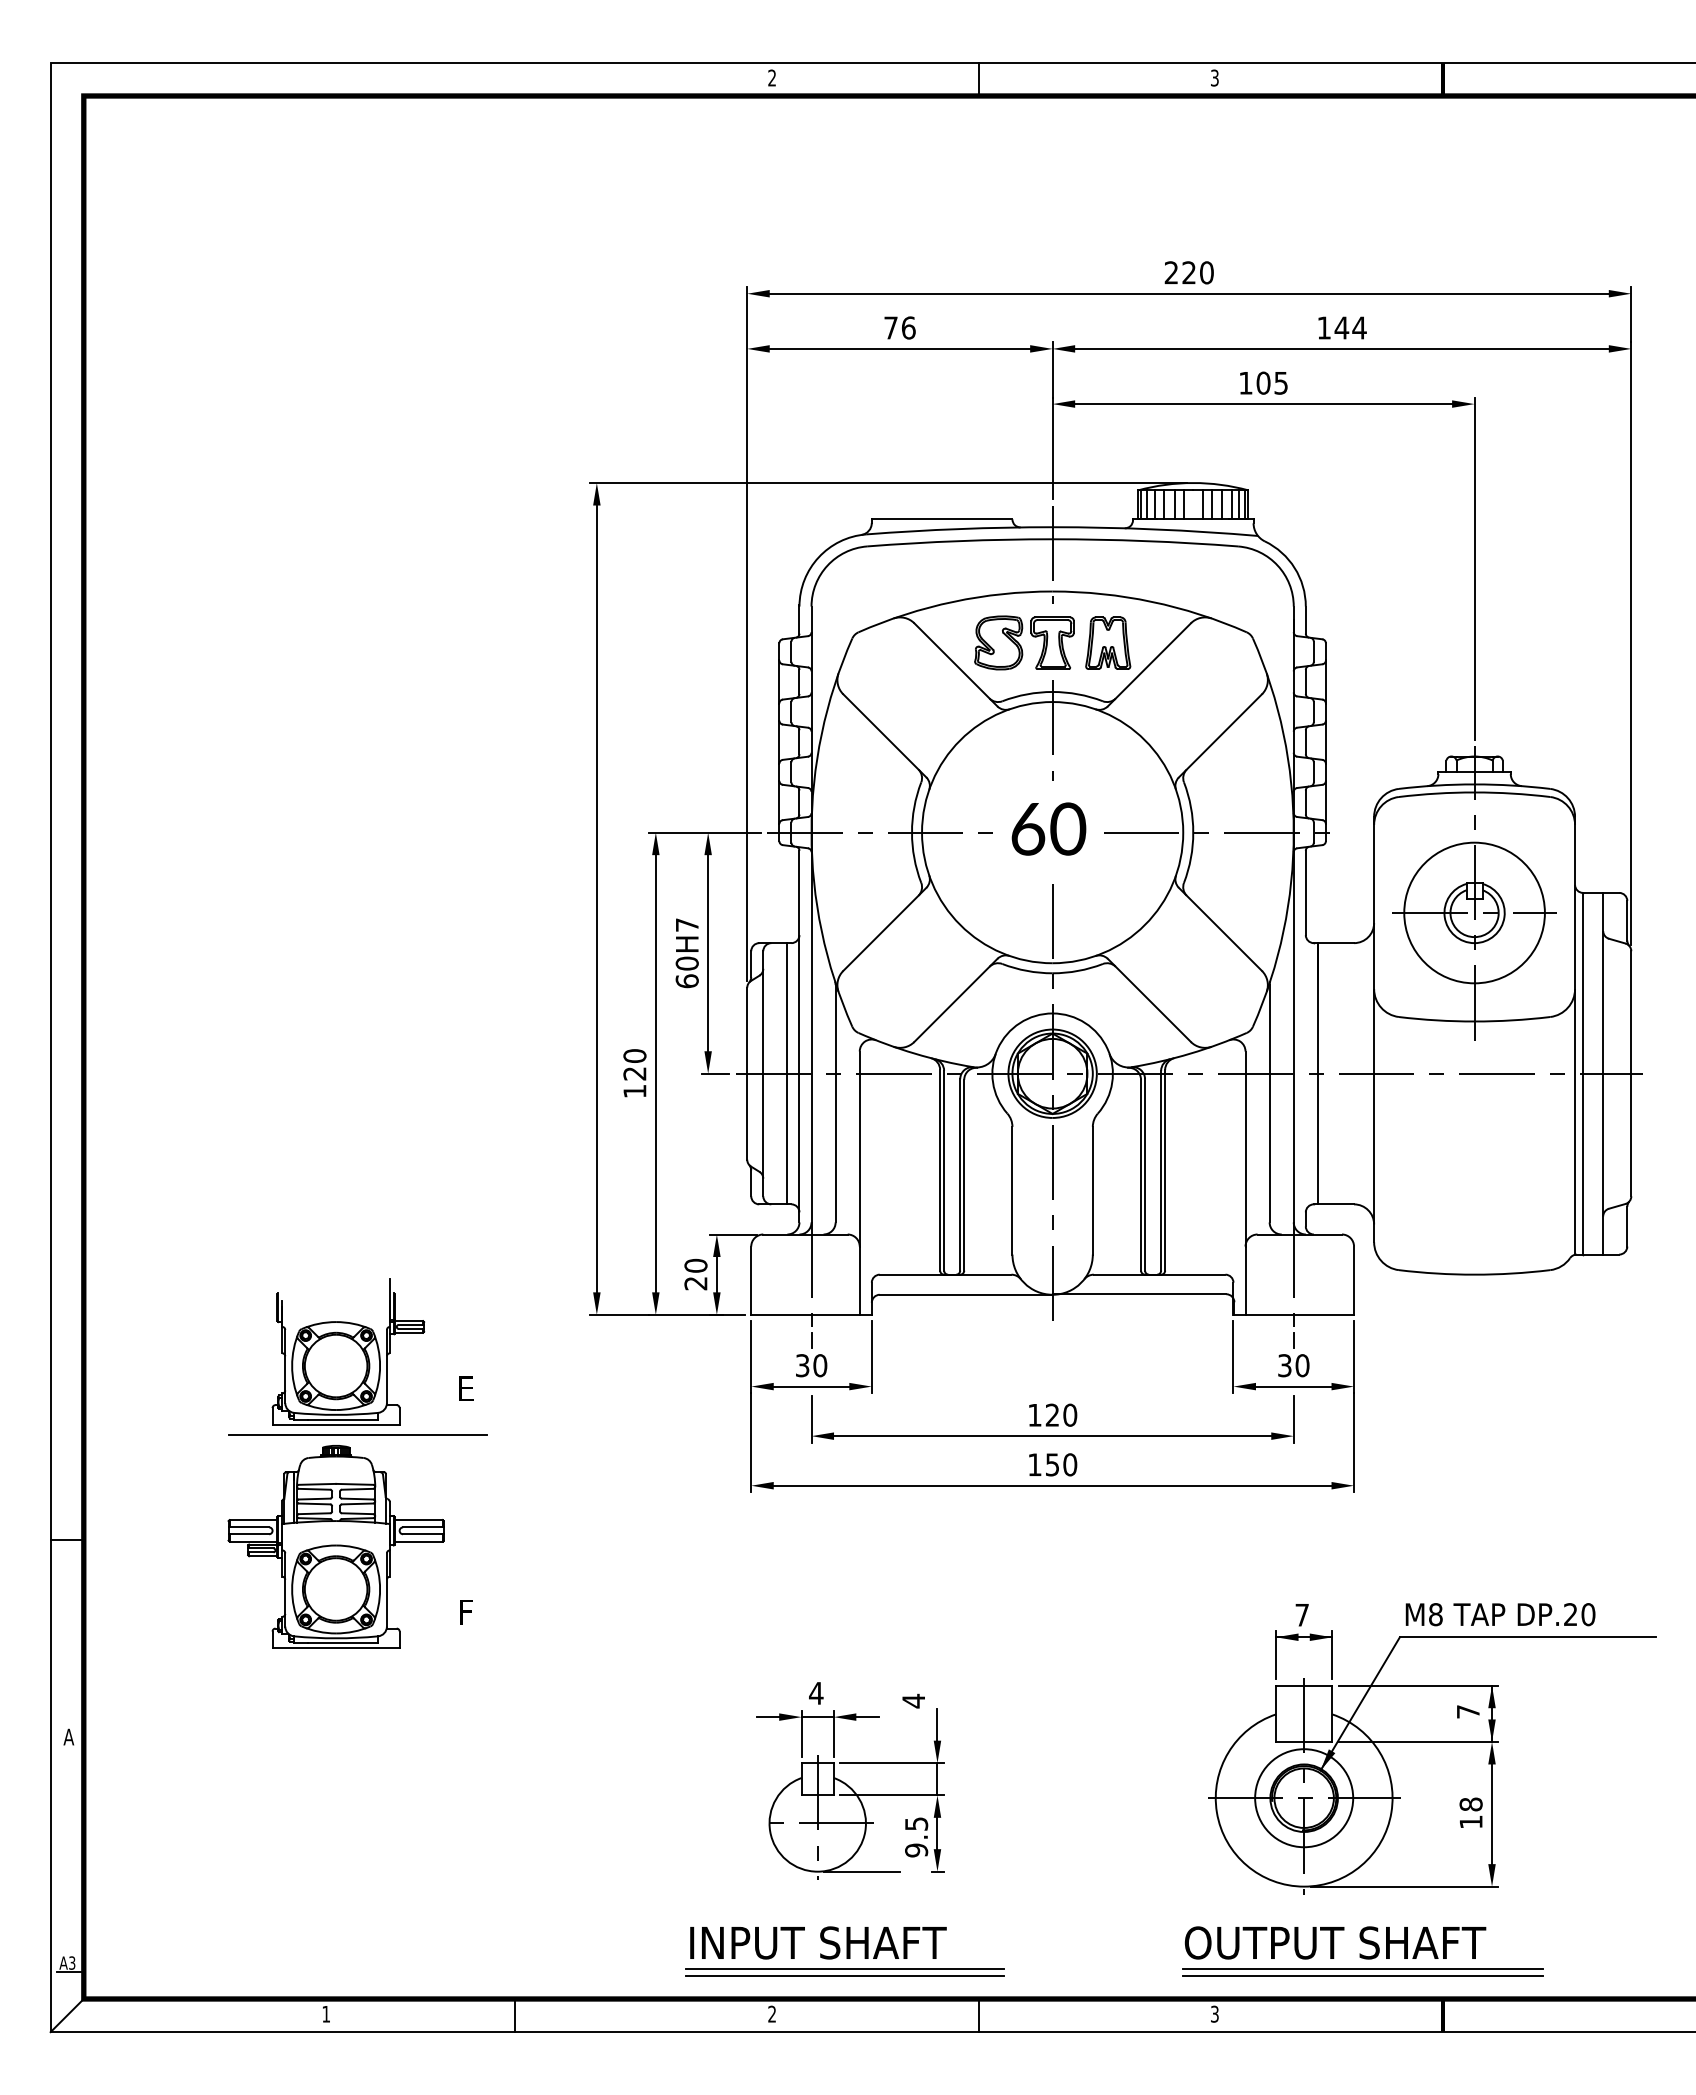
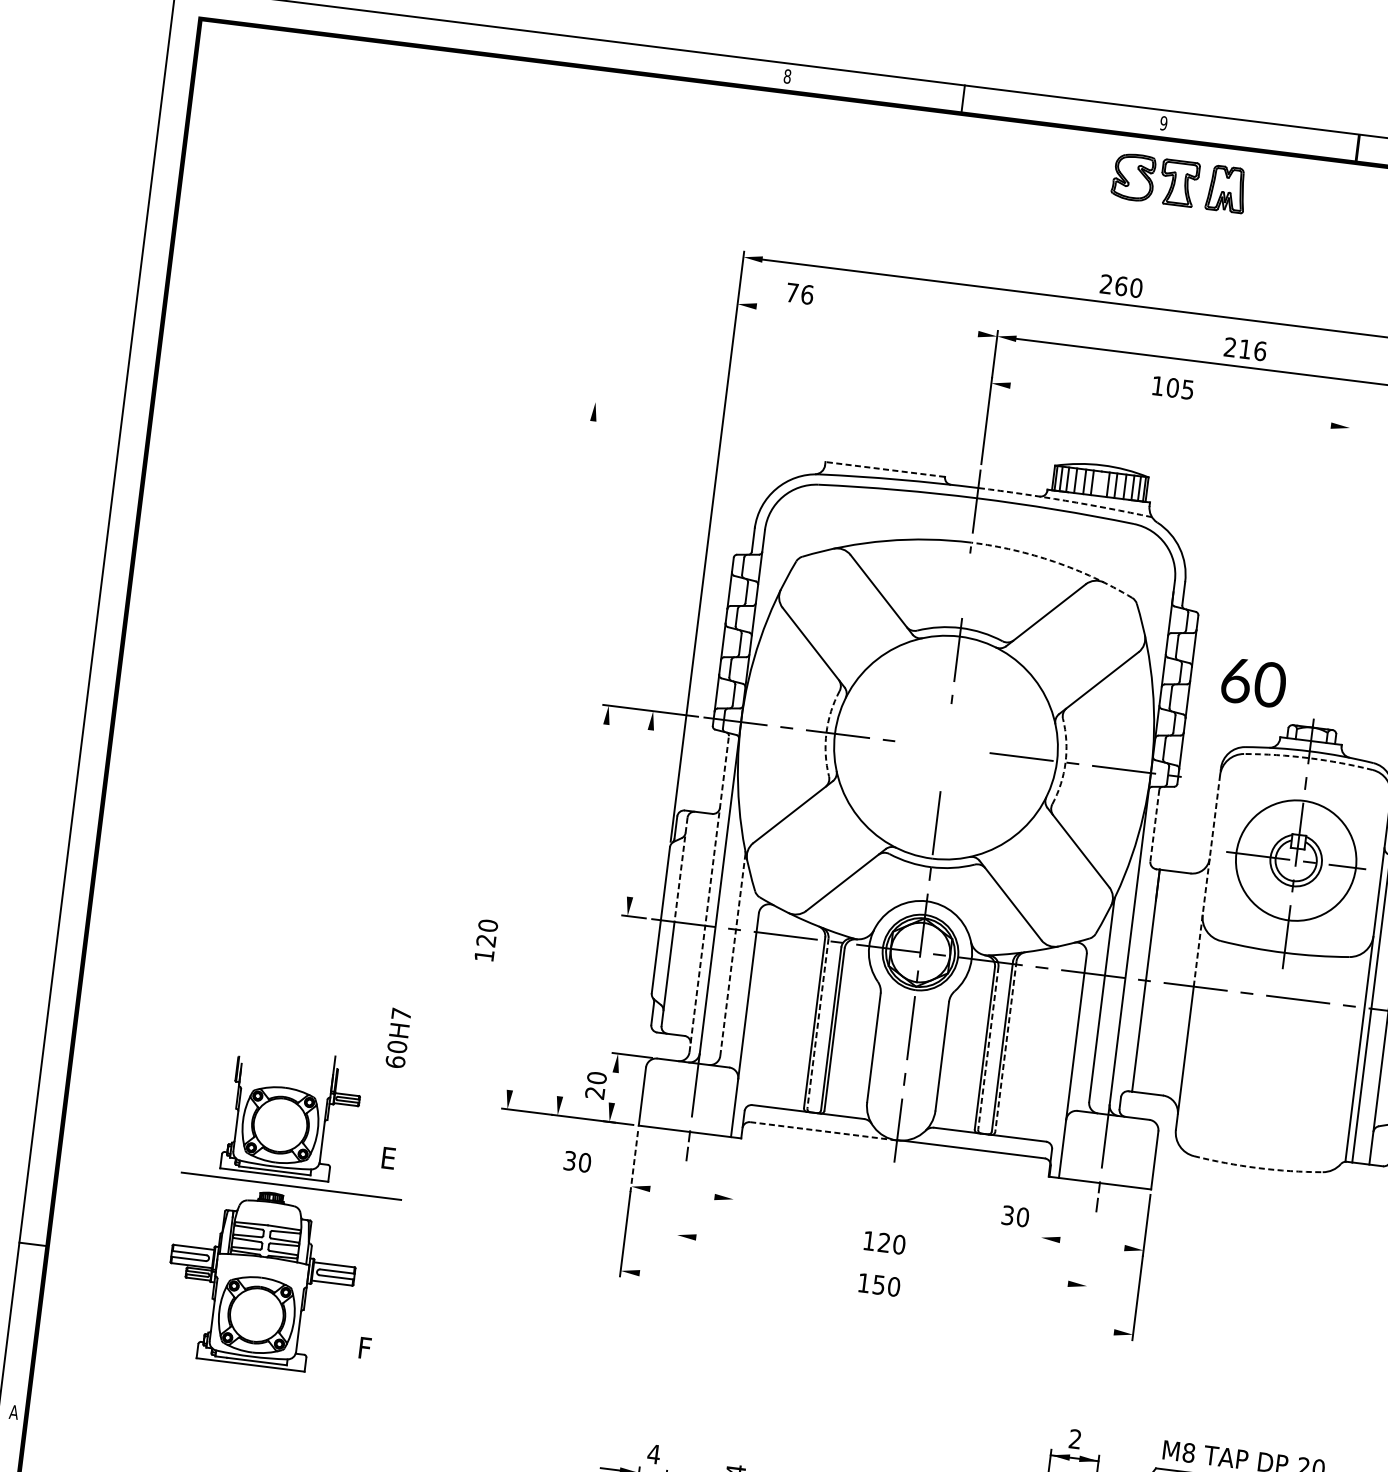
text: (772, 77) -> (787, 76), 2 -> 8
text: (1214, 77) -> (1163, 122), 3 -> 9
text: (1189, 272) -> (1121, 285), 220 -> 260
text: (899, 327) -> (799, 293), moved
text: (1341, 327) -> (1245, 348), 144 -> 216
line: (899, 348) -> (867, 319), removed
line: (1263, 404) -> (1170, 406), removed
line: (888, 483) -> (843, 433), removed
line: (941, 519) -> (884, 469), solid -> dashed
arc: (1155, 529) -> (1065, 500), solid -> dashed
line: (1474, 568) -> (1332, 567), removed
arc: (1151, 601) -> (1054, 561), solid -> dashed
part: (1052, 642) -> (1179, 182), moved
arc: (1474, 792) -> (1308, 758), solid -> dashed
text: (1048, 828) -> (1253, 682), moved
arc: (911, 832) -> (826, 732), solid -> dashed
arc: (1193, 832) -> (1065, 762), solid -> dashed
line: (1305, 893) -> (1154, 826), solid -> dashed
line: (596, 898) -> (551, 755), removed
line: (1374, 944) -> (1207, 876), solid -> dashed
text: (686, 953) -> (397, 1038), moved
line: (708, 953) -> (640, 813), removed
line: (763, 1012) -> (681, 869), solid -> dashed
line: (799, 1036) -> (709, 894), solid -> dashed
text: (634, 1073) -> (485, 940), moved
line: (655, 1073) -> (582, 910), removed
line: (787, 1073) -> (695, 924), removed
line: (835, 1103) -> (732, 954), solid -> dashed
line: (944, 1170) -> (818, 1023), solid -> dashed
line: (1165, 1170) -> (1006, 1046), solid -> dashed
line: (1145, 1174) -> (988, 1048), solid -> dashed
line: (716, 1274) -> (613, 1087), removed
arc: (1474, 1274) -> (1257, 1167), solid -> dashed
line: (966, 1294) -> (823, 1131), solid -> dashed
line: (751, 1357) -> (634, 1161), solid -> dashed
line: (871, 1357) -> (736, 1174), removed
line: (1233, 1357) -> (1044, 1212), removed
text: (811, 1365) -> (577, 1161), moved
text: (1293, 1365) -> (1015, 1216), moved
line: (811, 1386) -> (682, 1192), removed
line: (1293, 1386) -> (1092, 1243), removed
line: (811, 1418) -> (679, 1220), removed
line: (1293, 1418) -> (1088, 1271), removed
line: (1052, 1436) -> (881, 1260), removed
line: (1052, 1485) -> (876, 1302), removed
text: (1301, 1614) -> (1074, 1438), 7 -> 2

